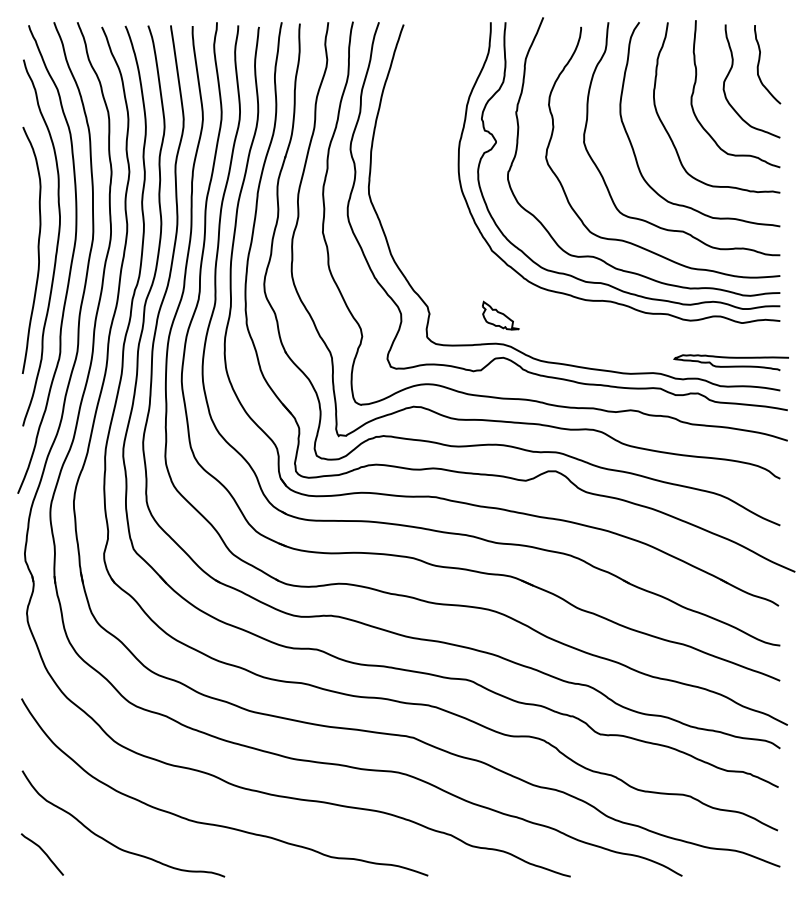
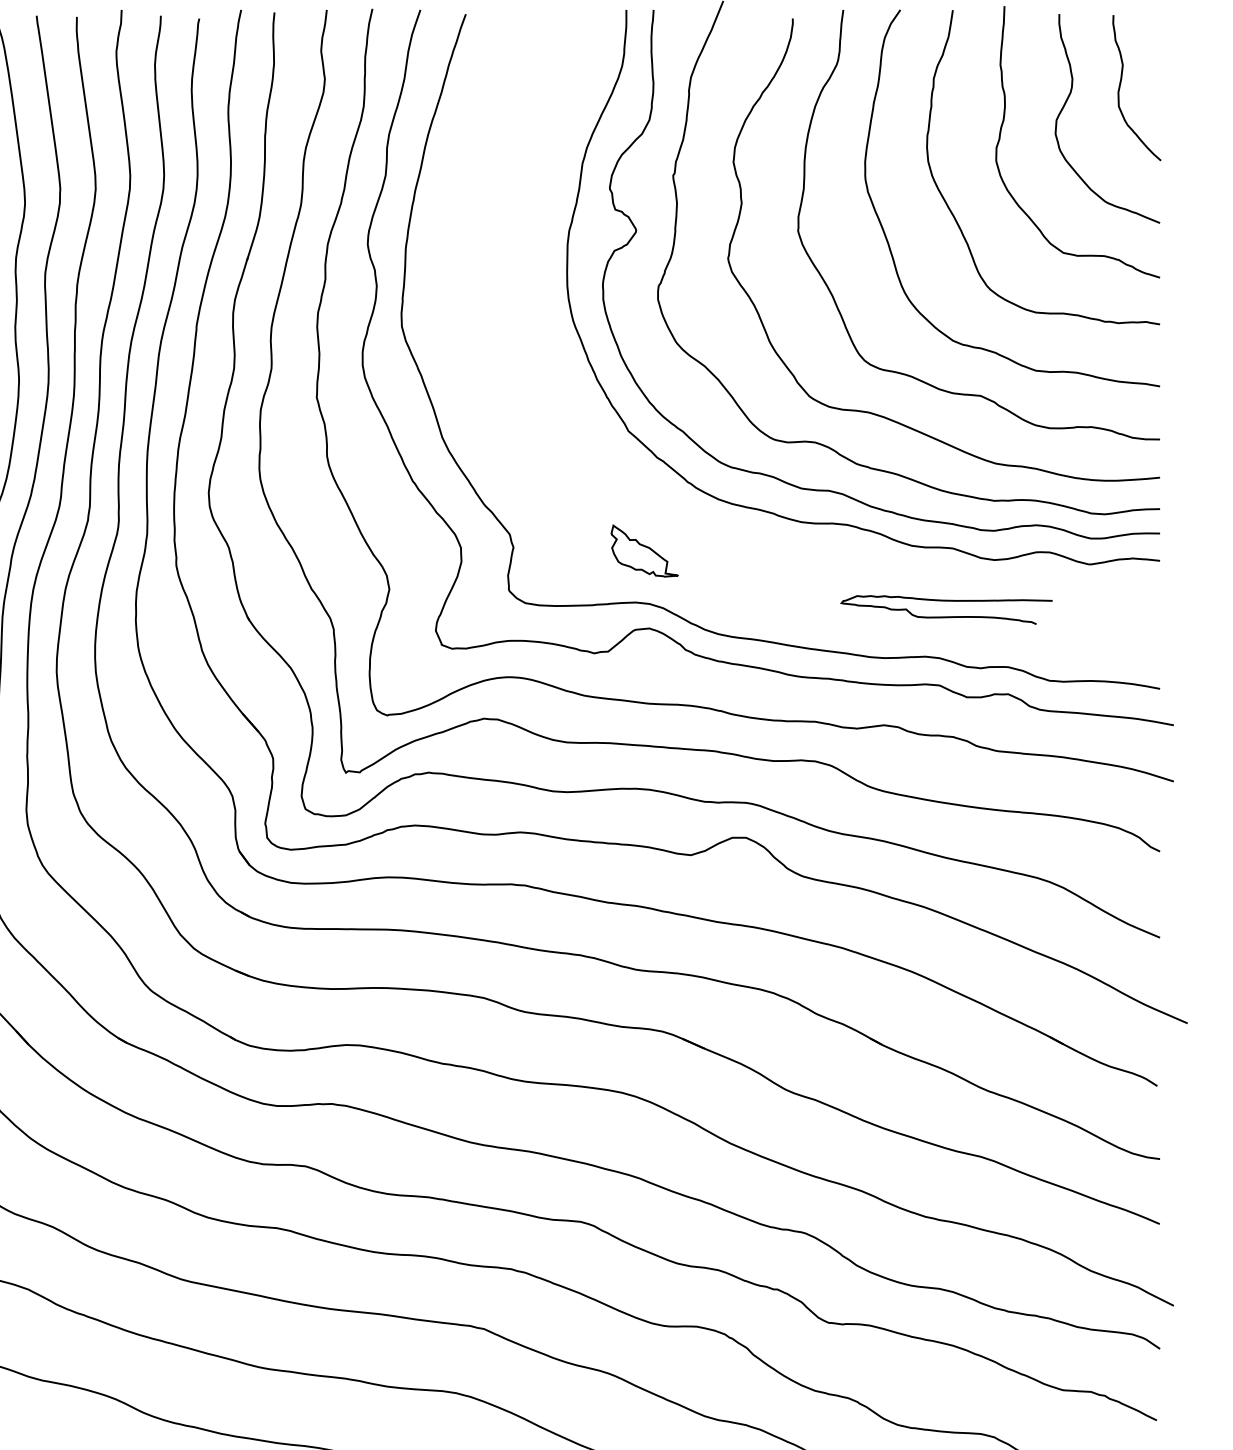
curve: (730, 365) -> (944, 615), moved

